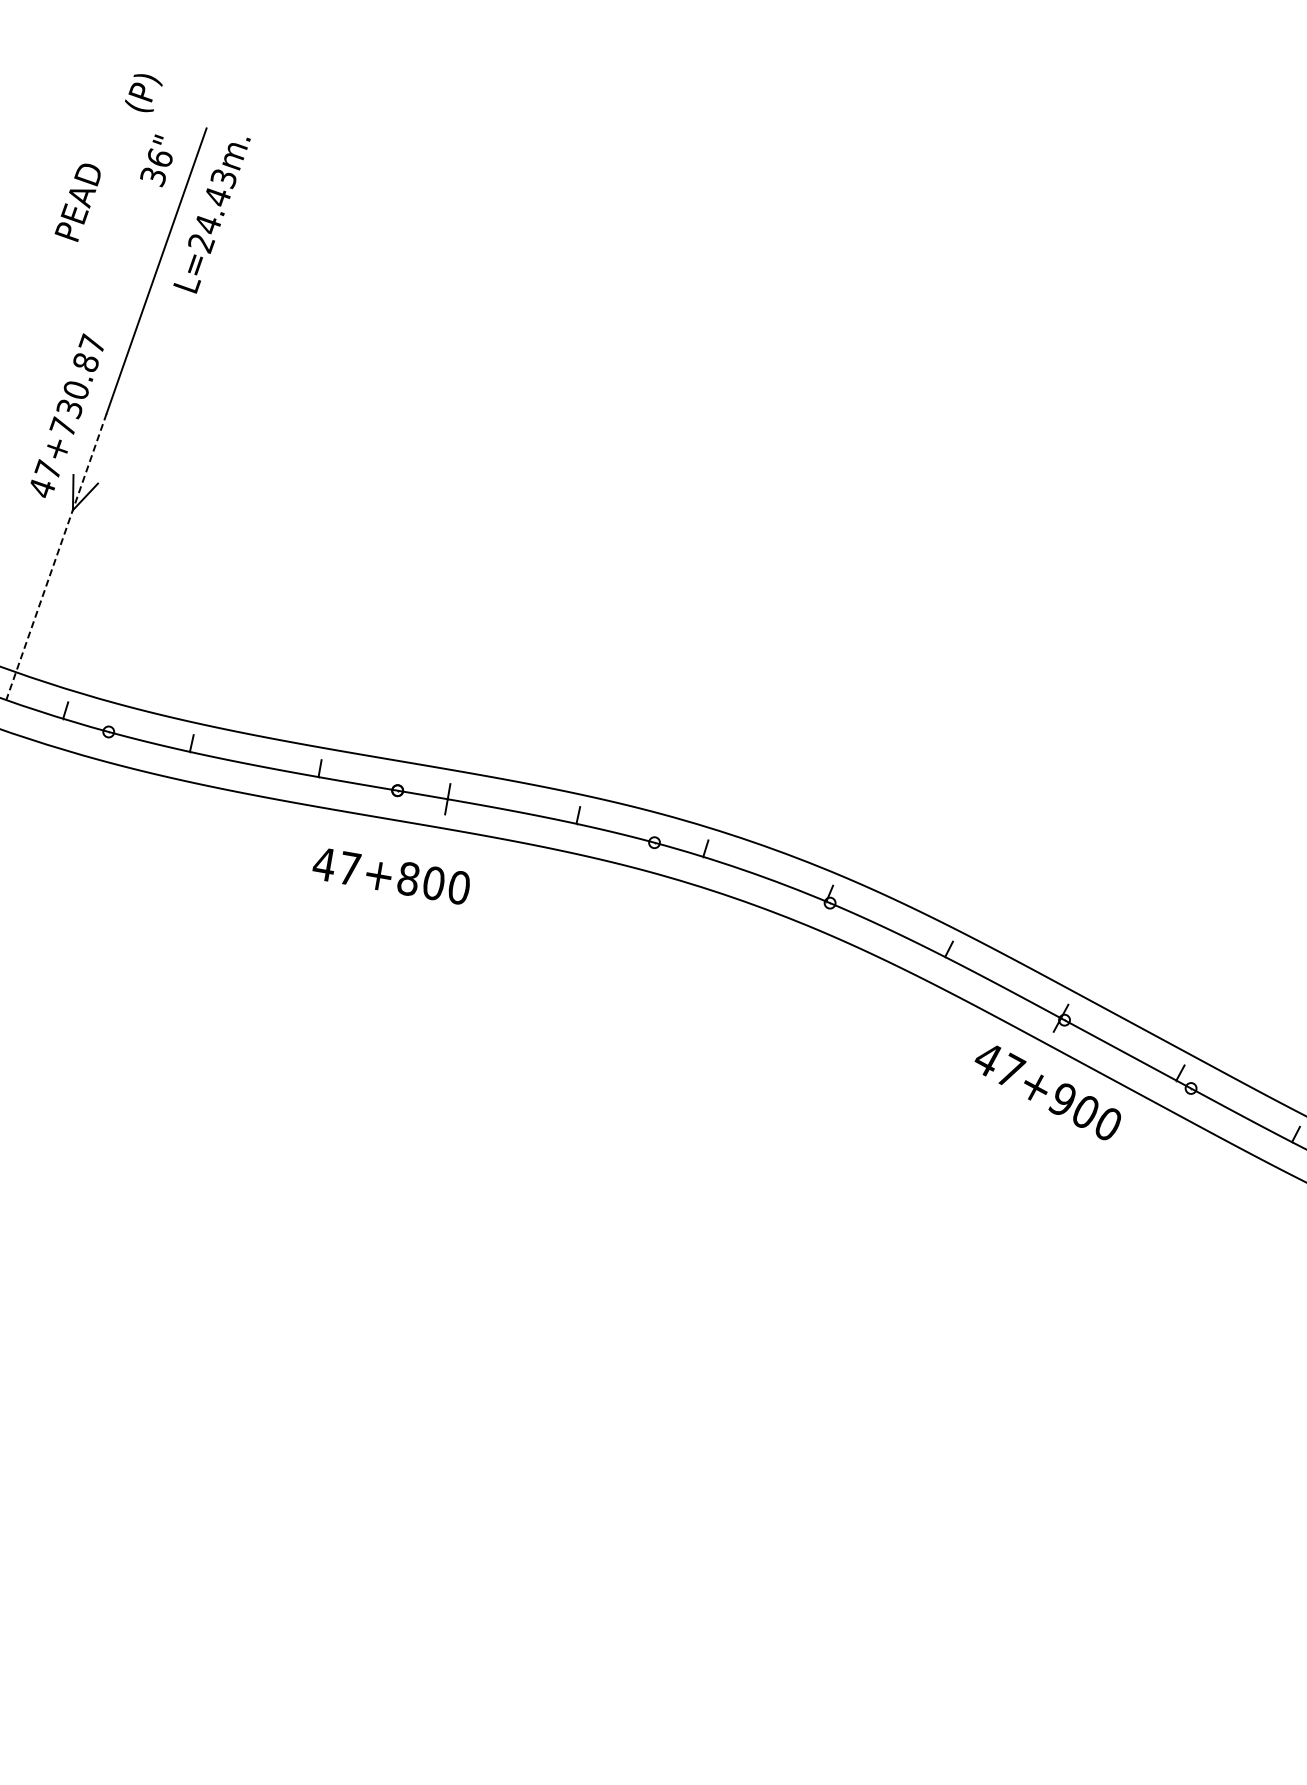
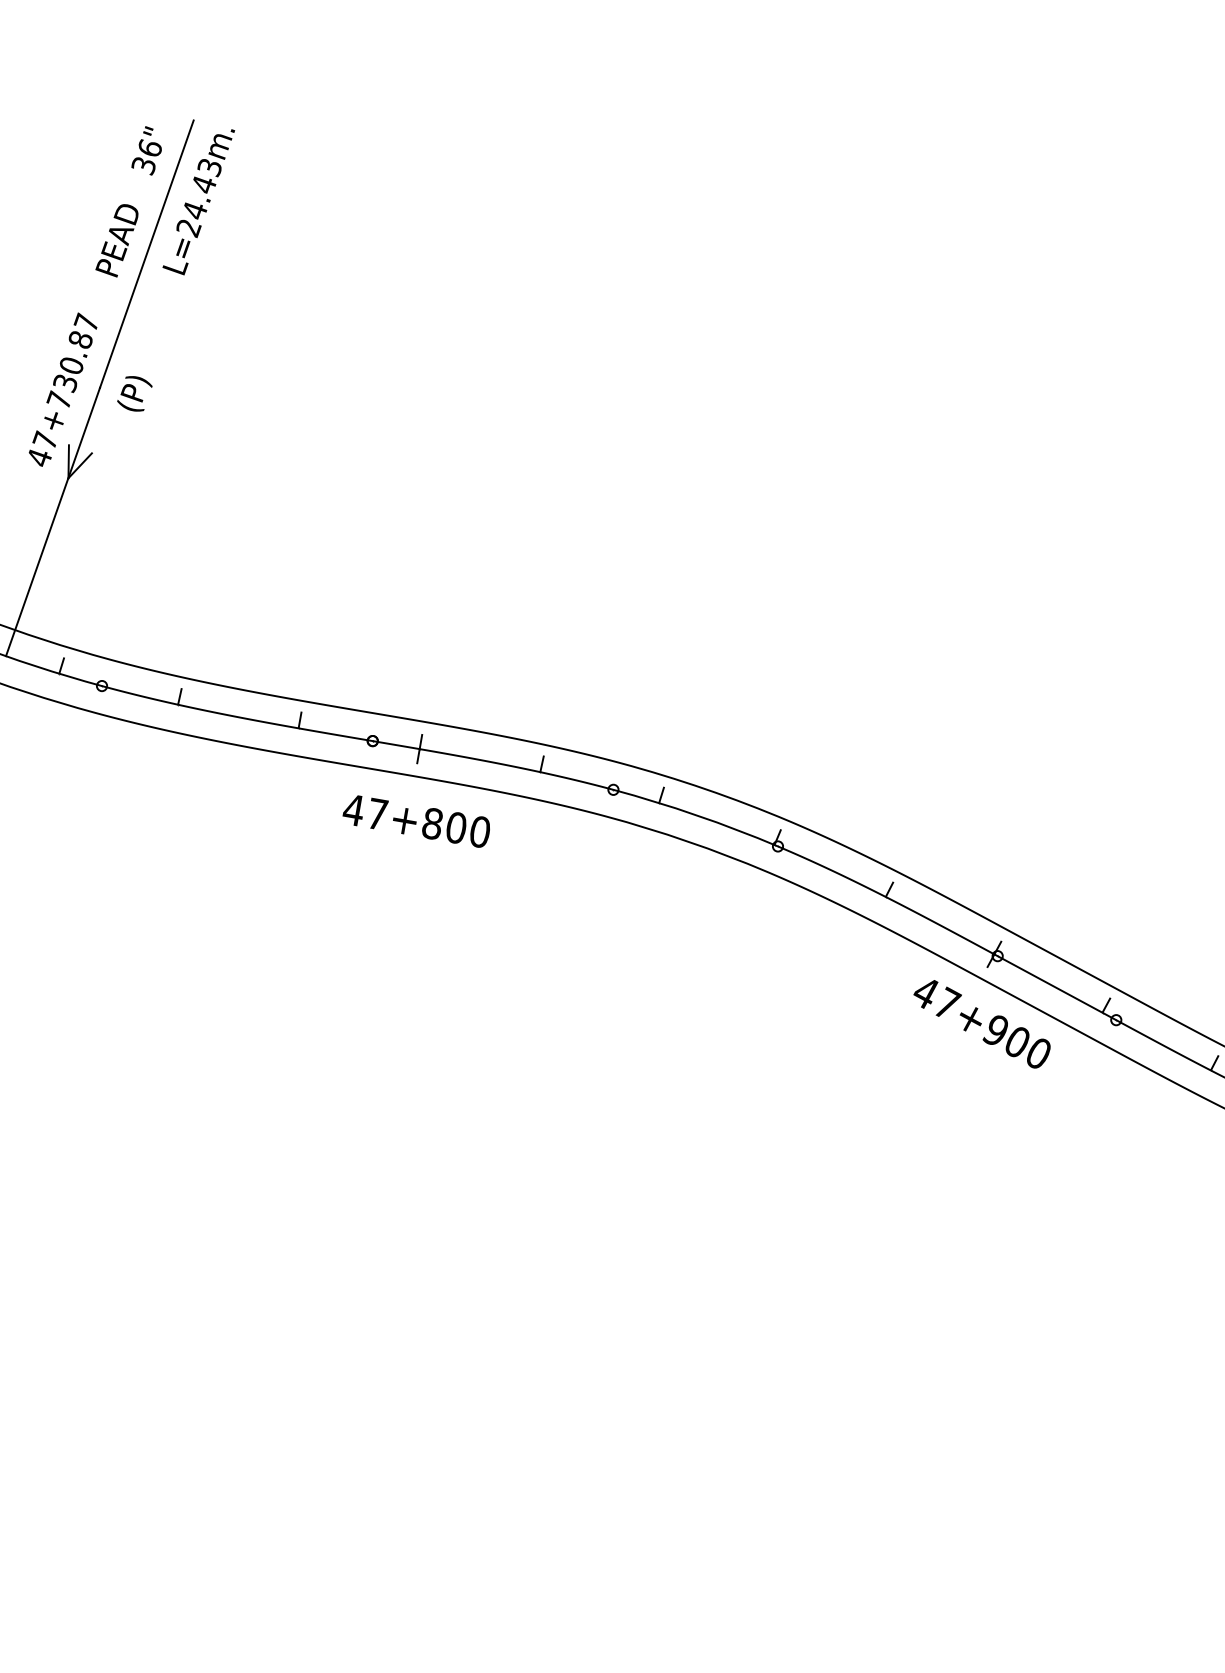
text: (143, 93) -> (134, 394), moved
text: (77, 202) -> (116, 240), moved
line: (56, 556) -> (53, 521), dashed -> solid
text: (390, 876) -> (415, 821), moved

